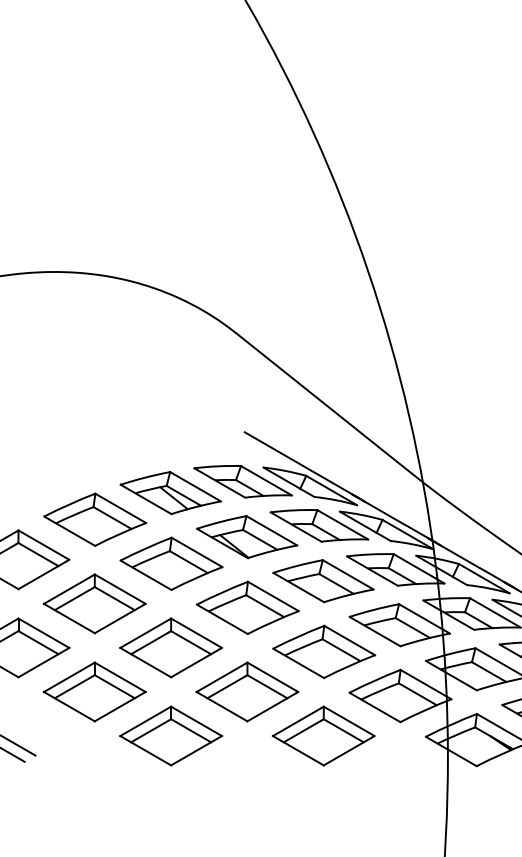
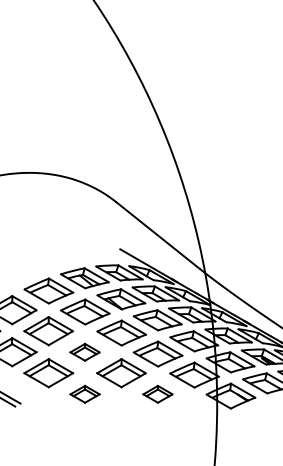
part: (169, 648) -> (84, 352), size x0.6
part: (169, 736) -> (84, 394), size x0.6
part: (322, 736) -> (157, 394), size x0.6

